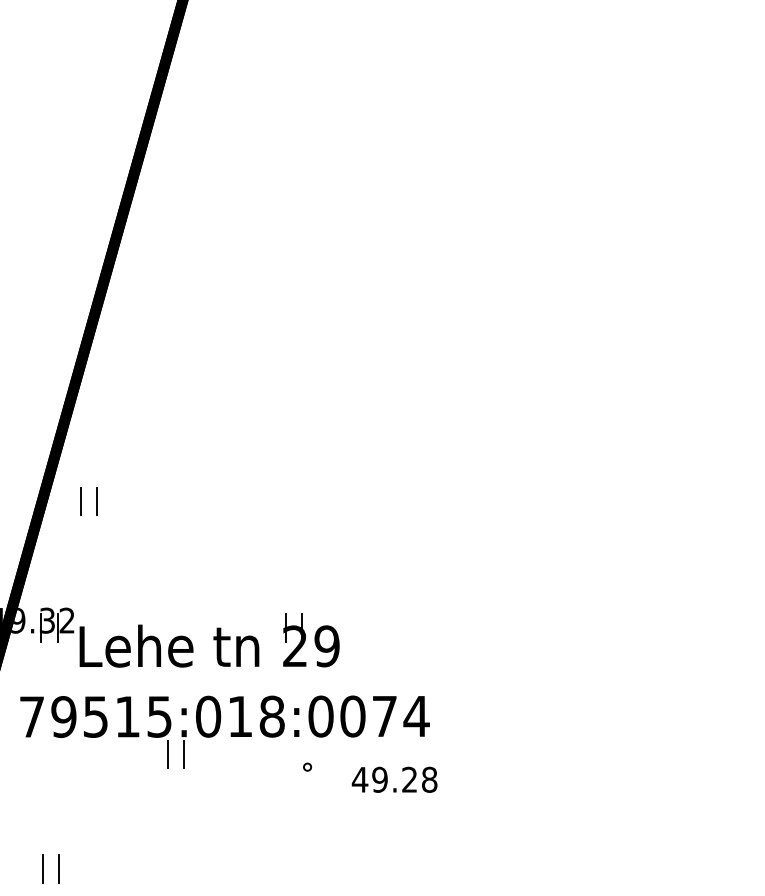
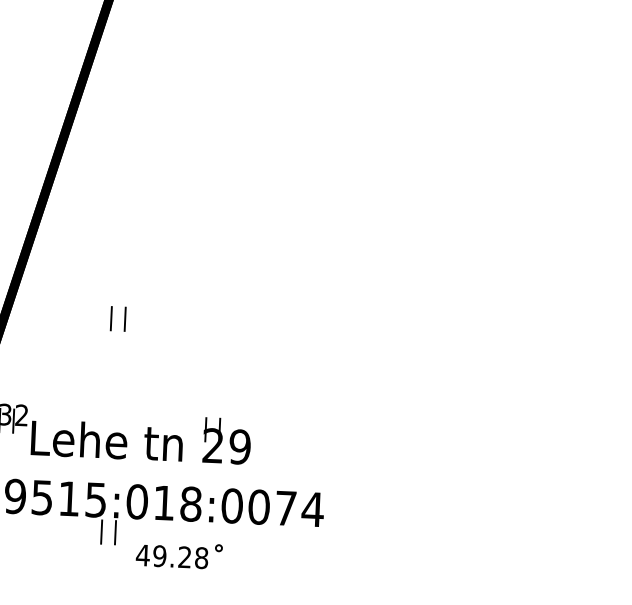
part: (81, 501) -> (111, 318), moved
text: (394, 779) -> (172, 556), moved

